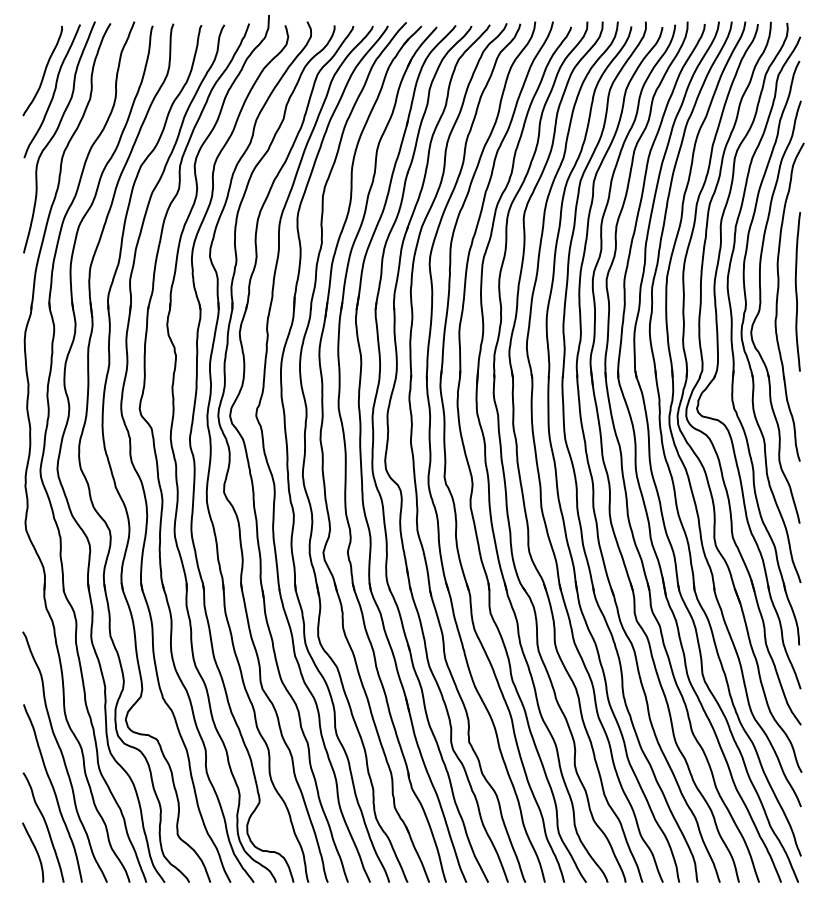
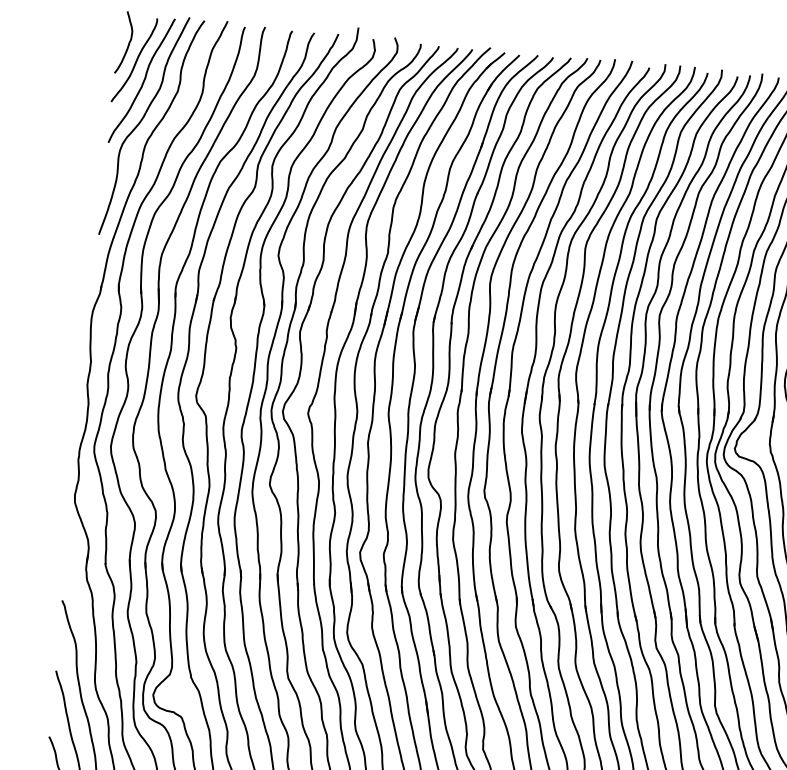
curve: (34, 54) -> (128, 43), added

